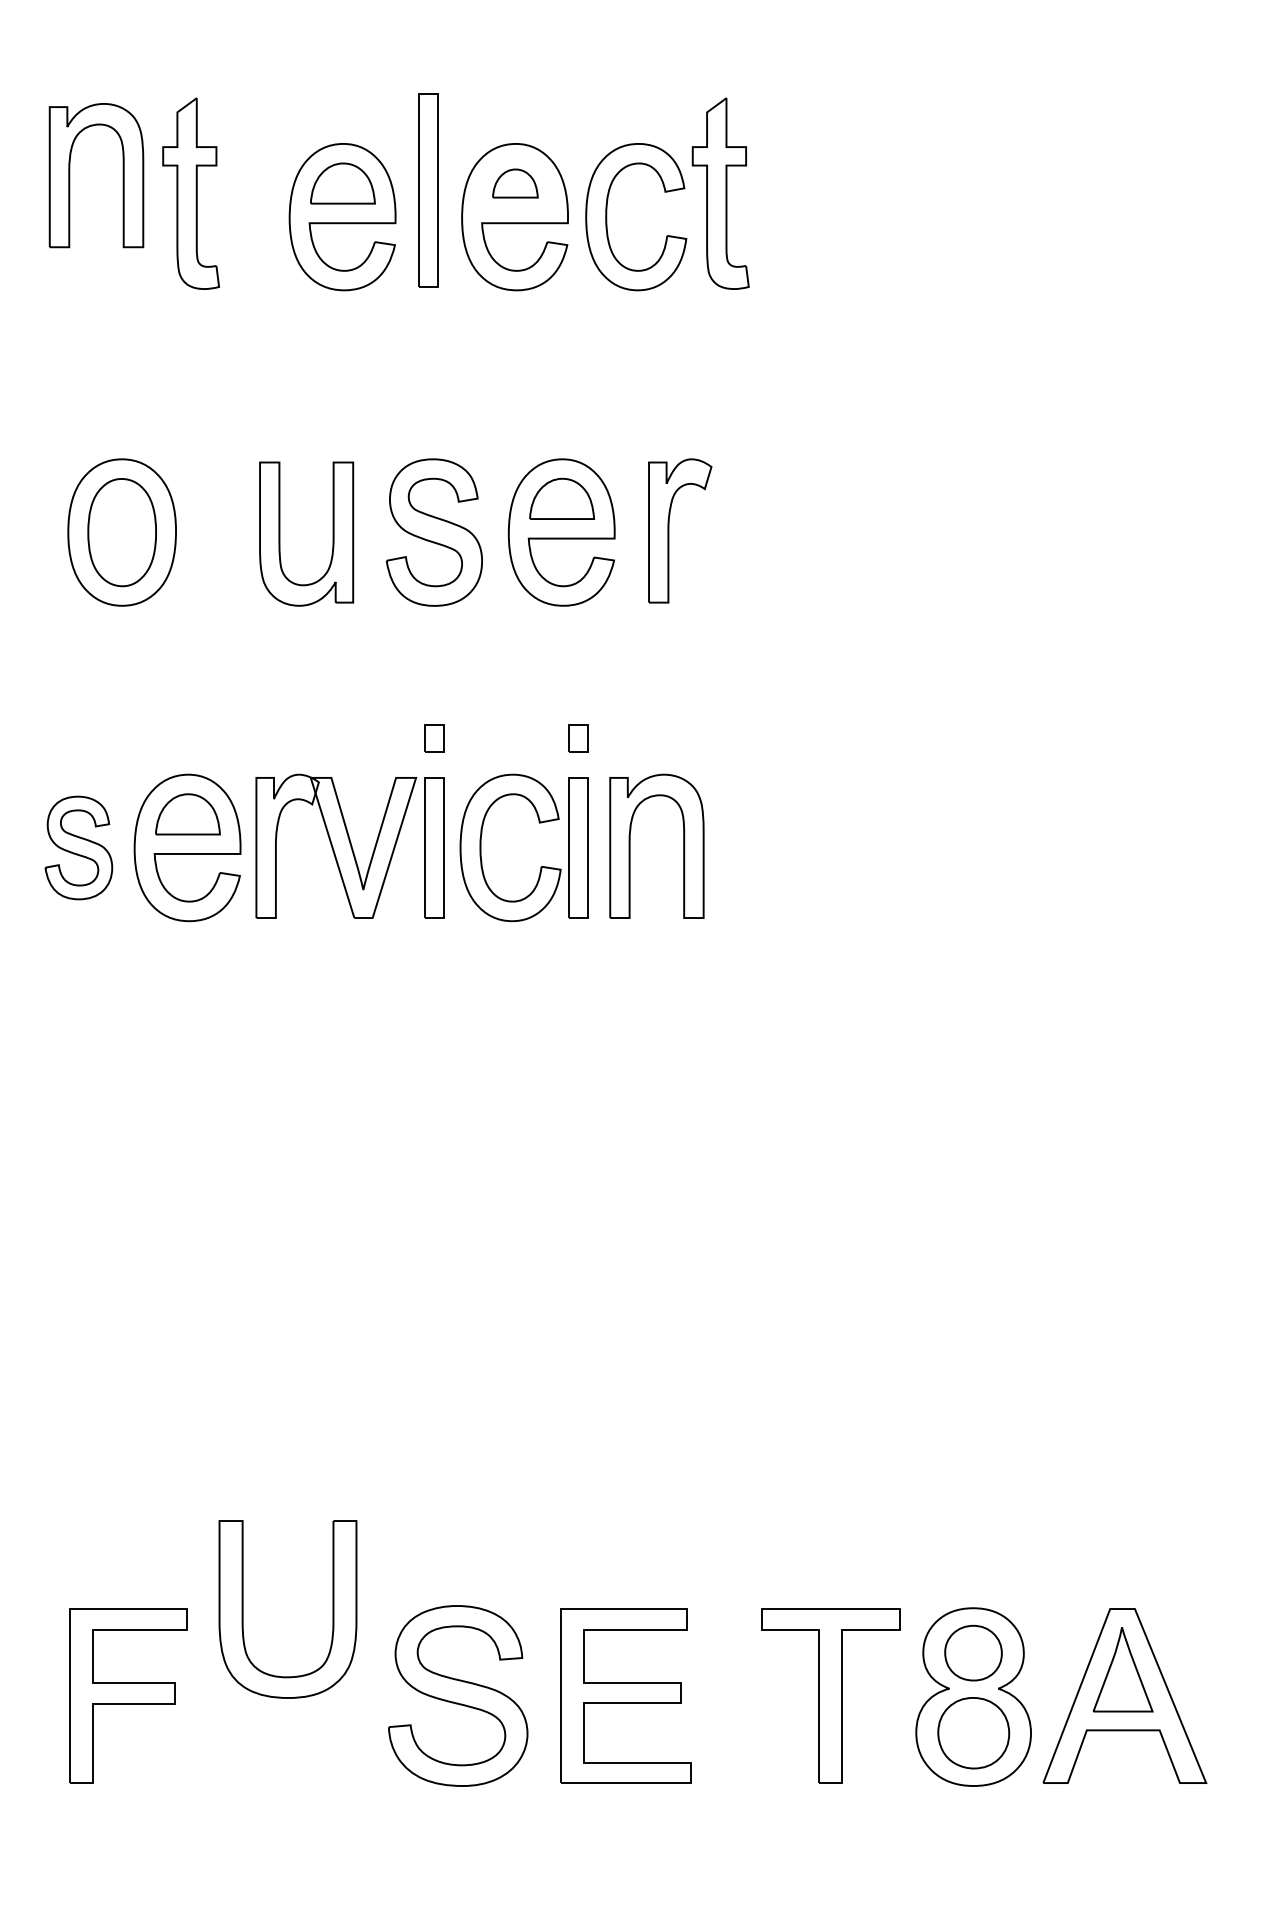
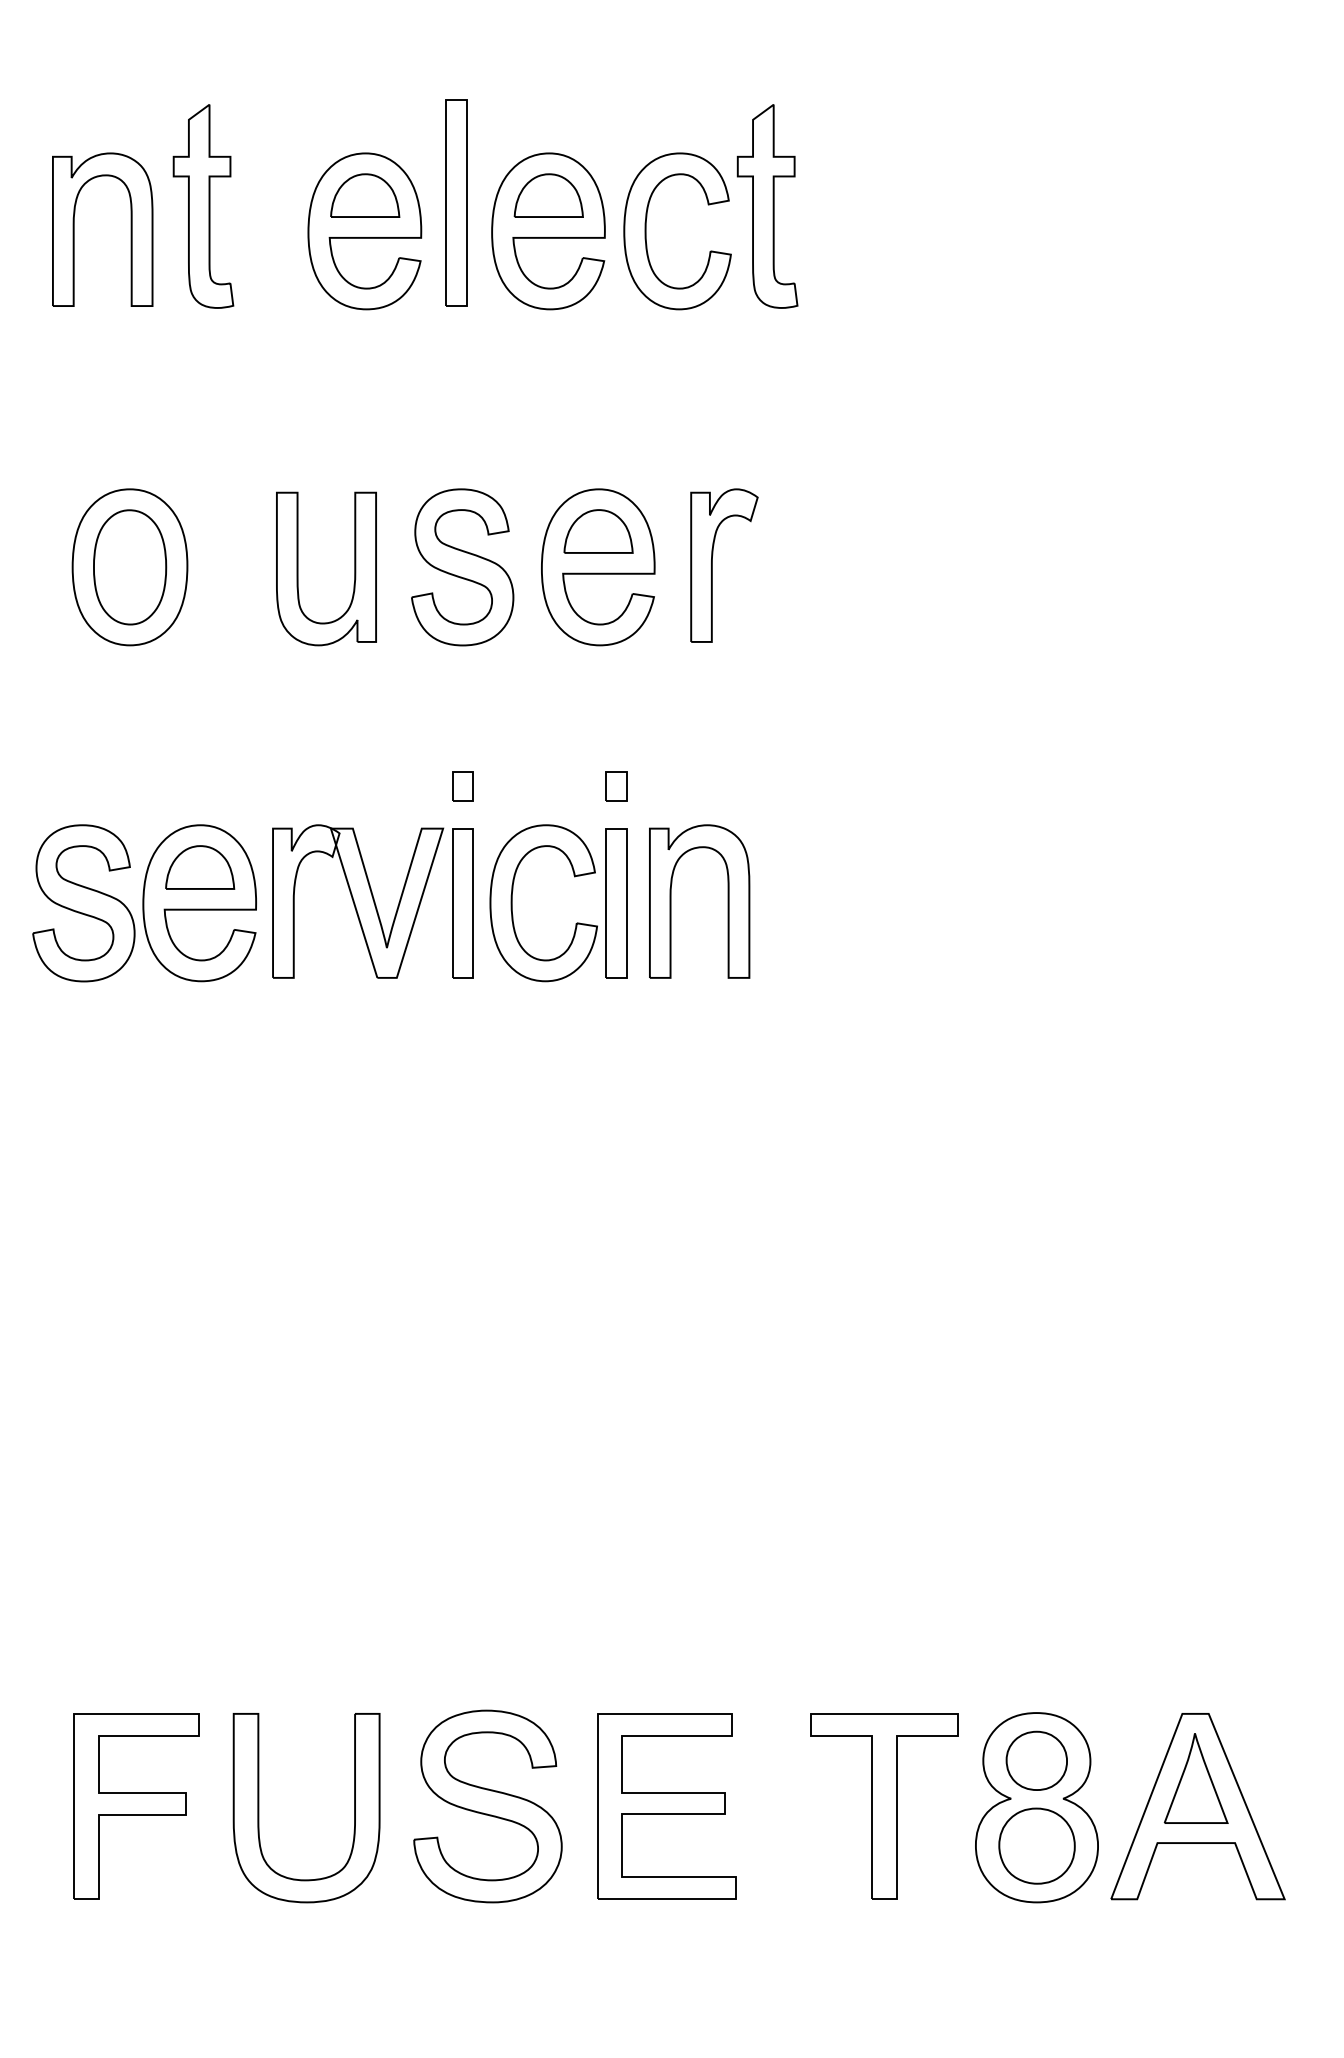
part: (70, 175) -> (75, 229), moved
part: (515, 183) -> (548, 195), size x1.43
part: (78, 847) -> (83, 902), size x1.43
part: (243, 1609) -> (259, 1808), moved

